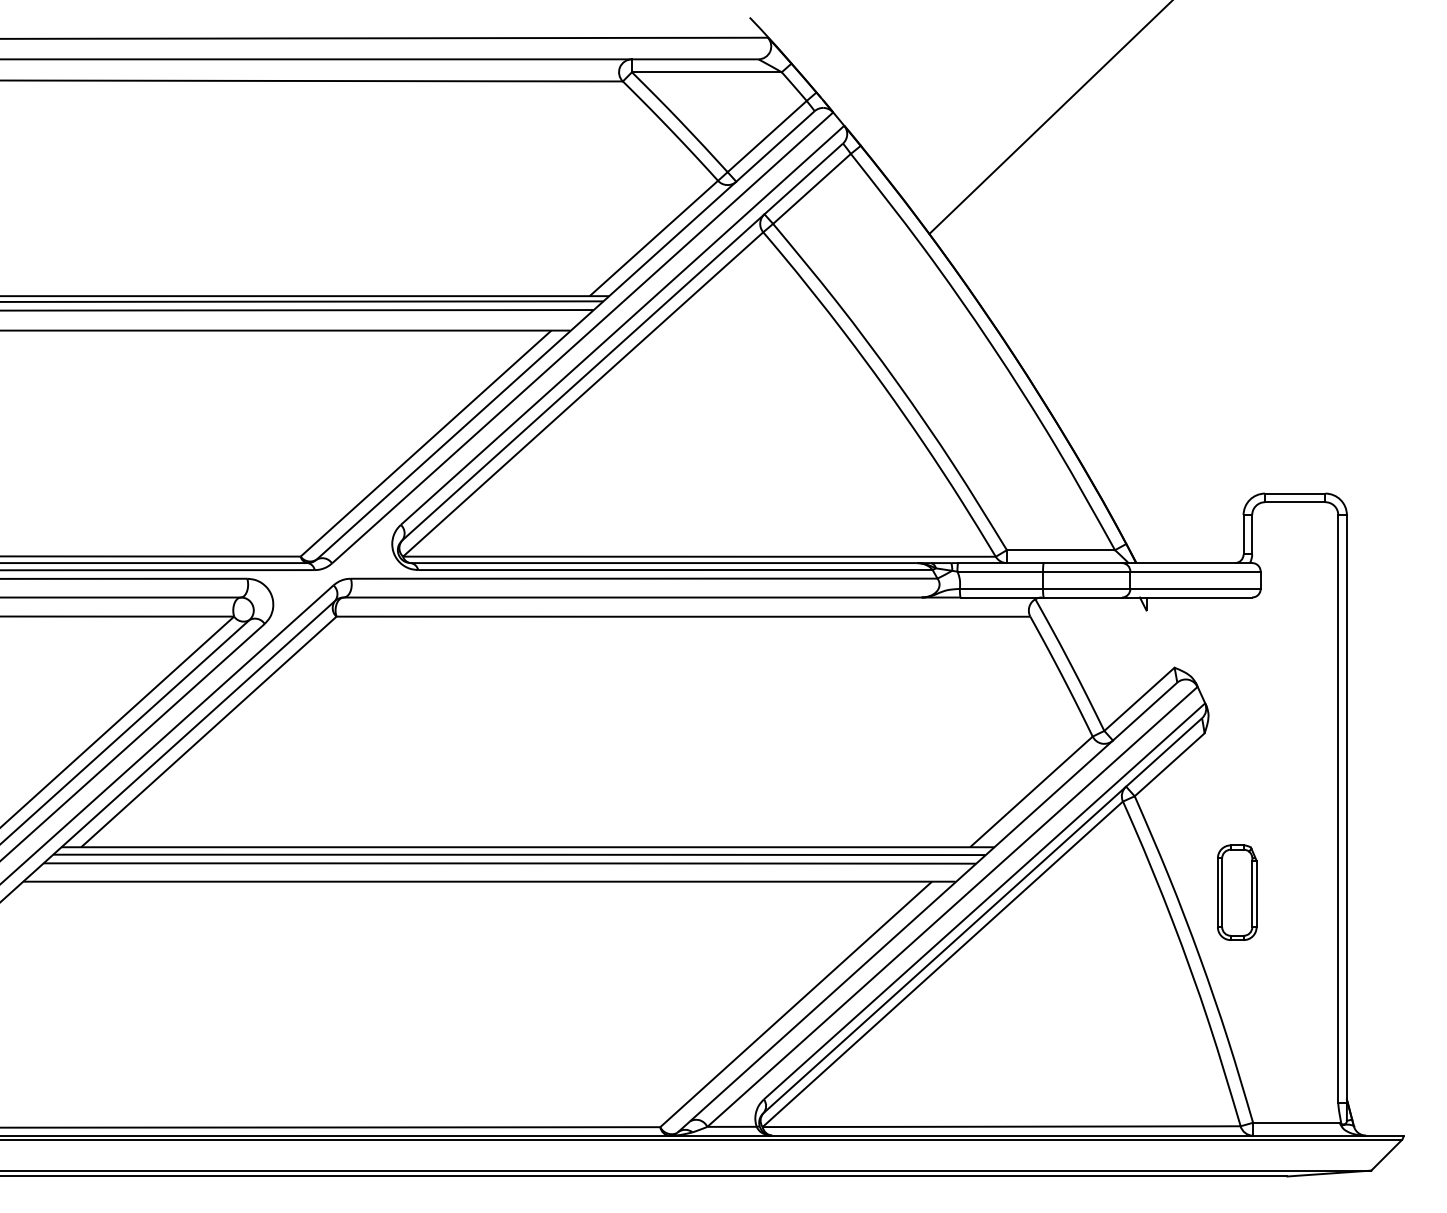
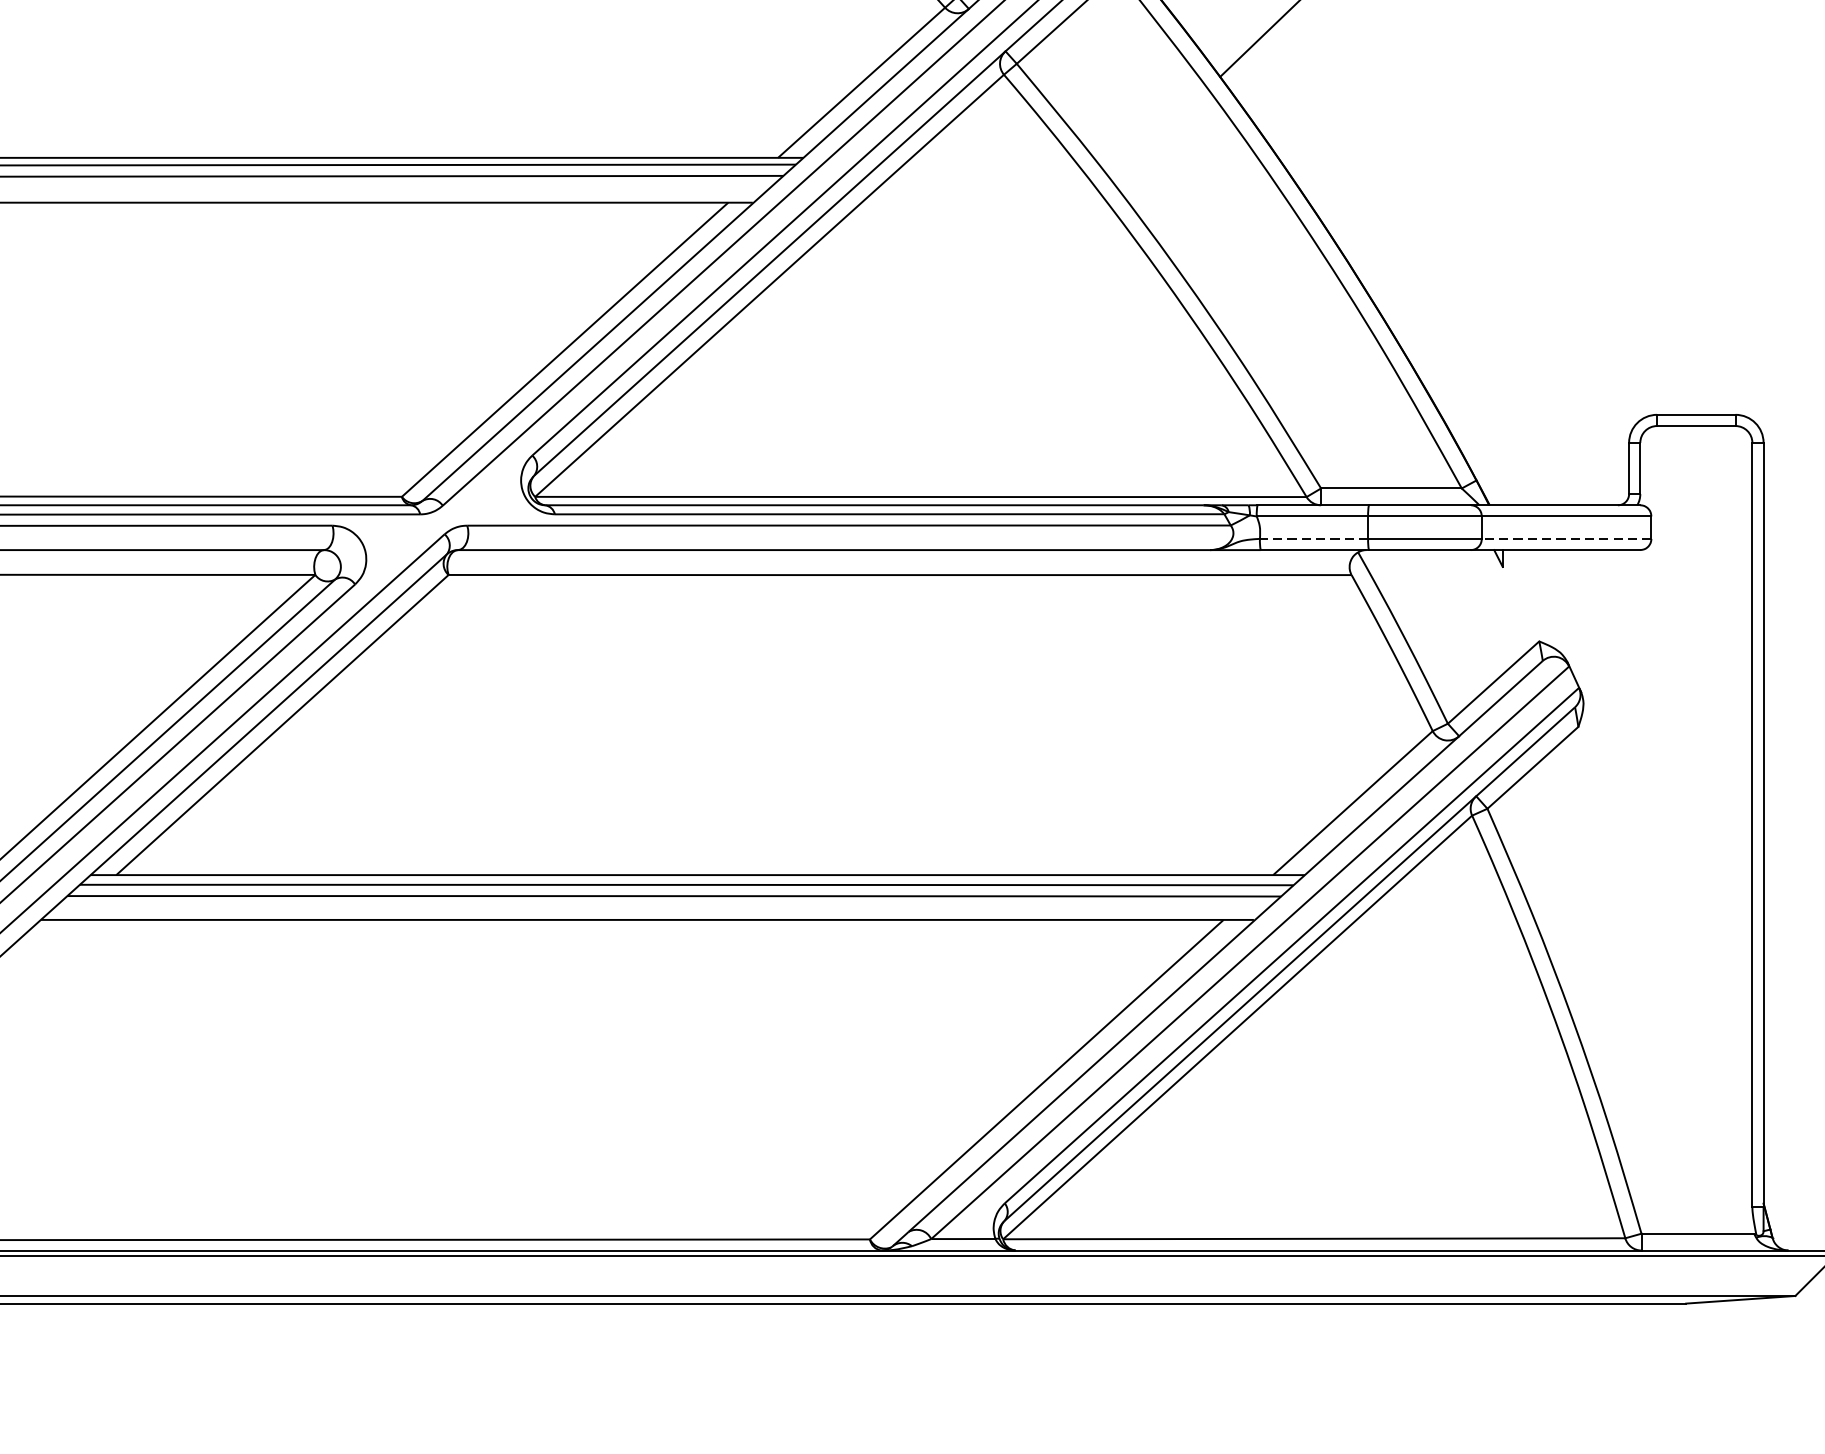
line: (1001, 588) -> (1314, 538), solid -> dashed
line: (1195, 588) -> (1566, 538), solid -> dashed
part: (1237, 892) -> (1621, 934), removed

